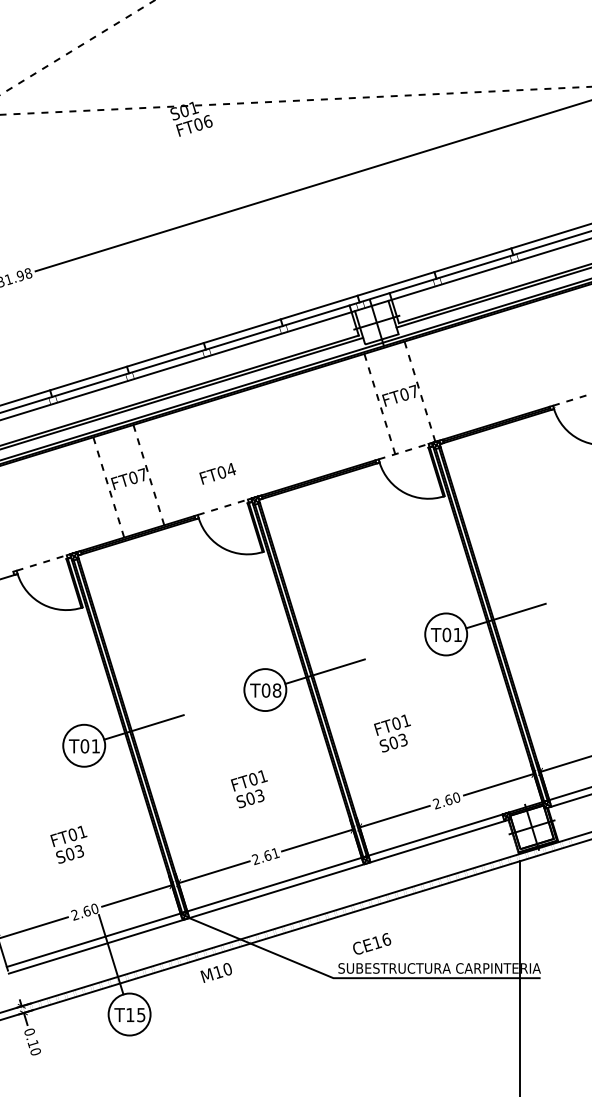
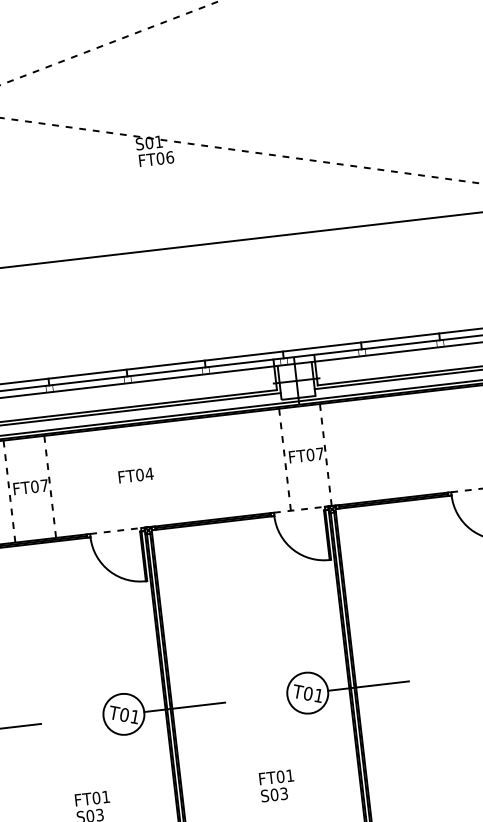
text: (217, 473) -> (135, 475), moved
text: (276, 690) -> (134, 716), T08 -> T01
text: (392, 733) -> (275, 785), moved

